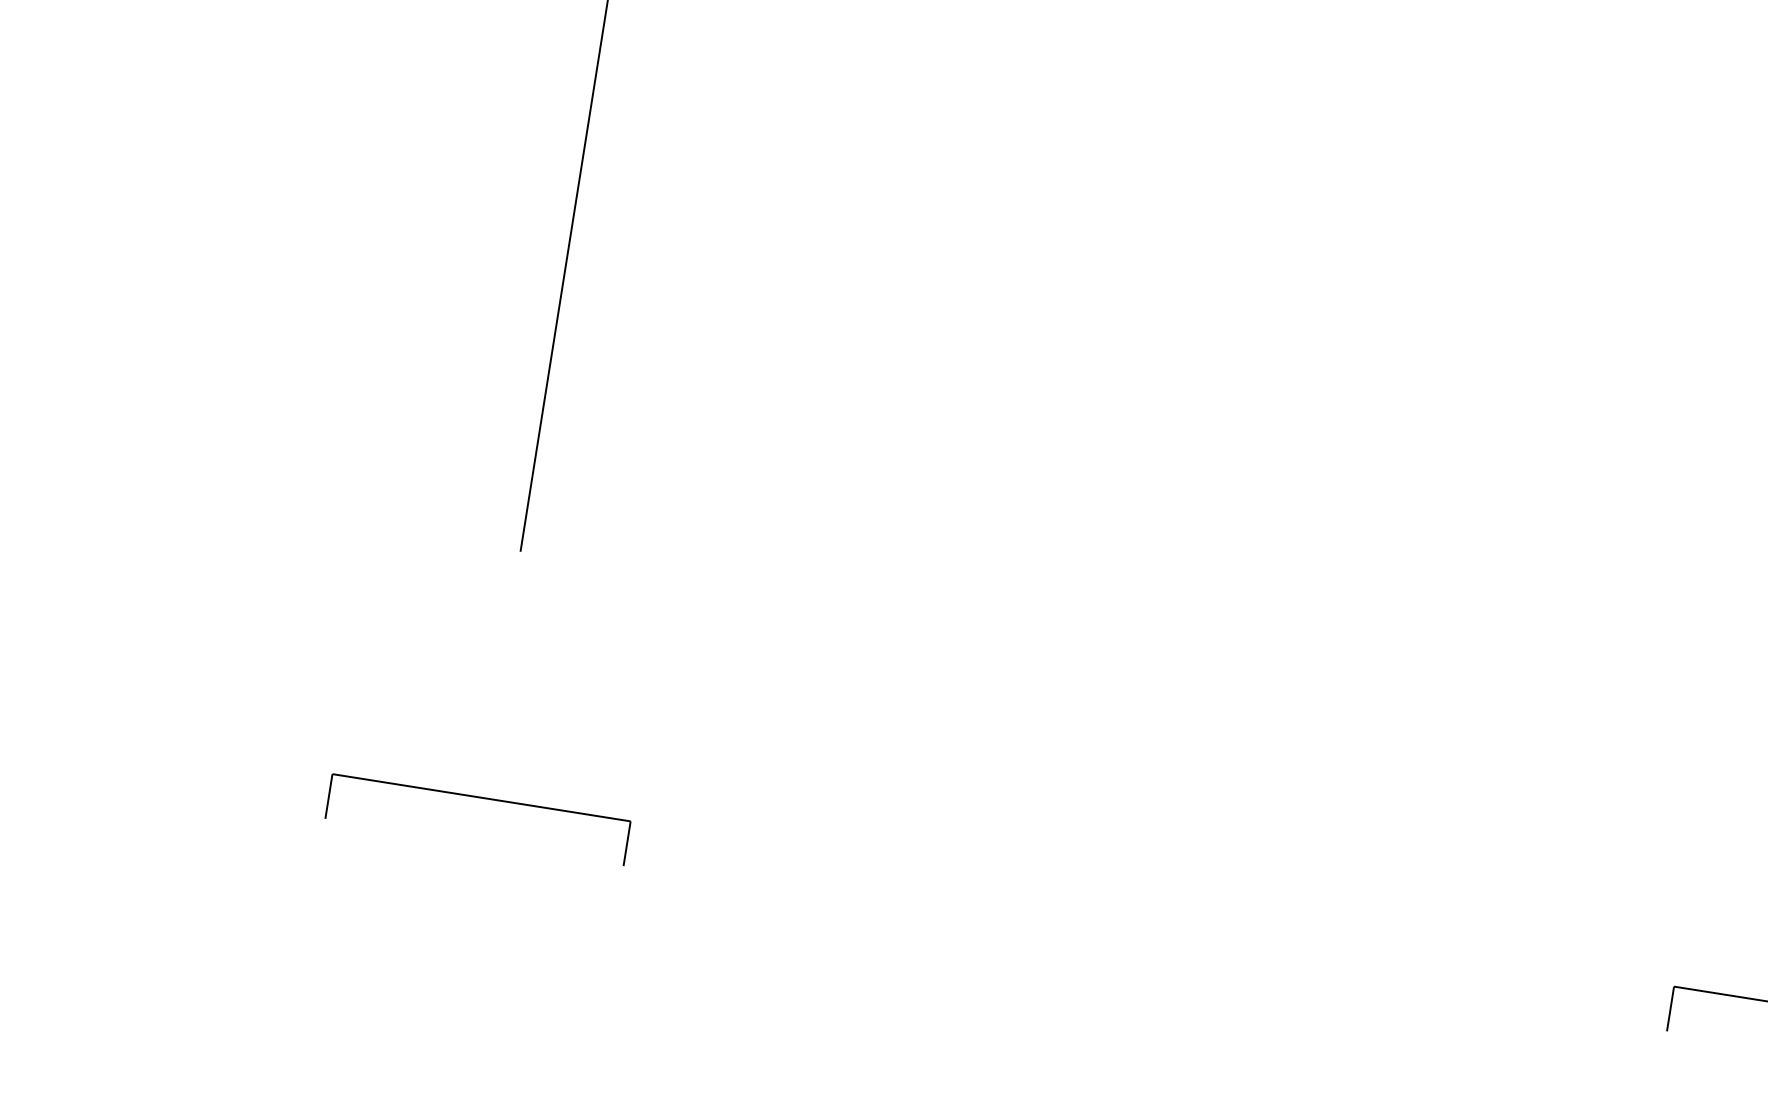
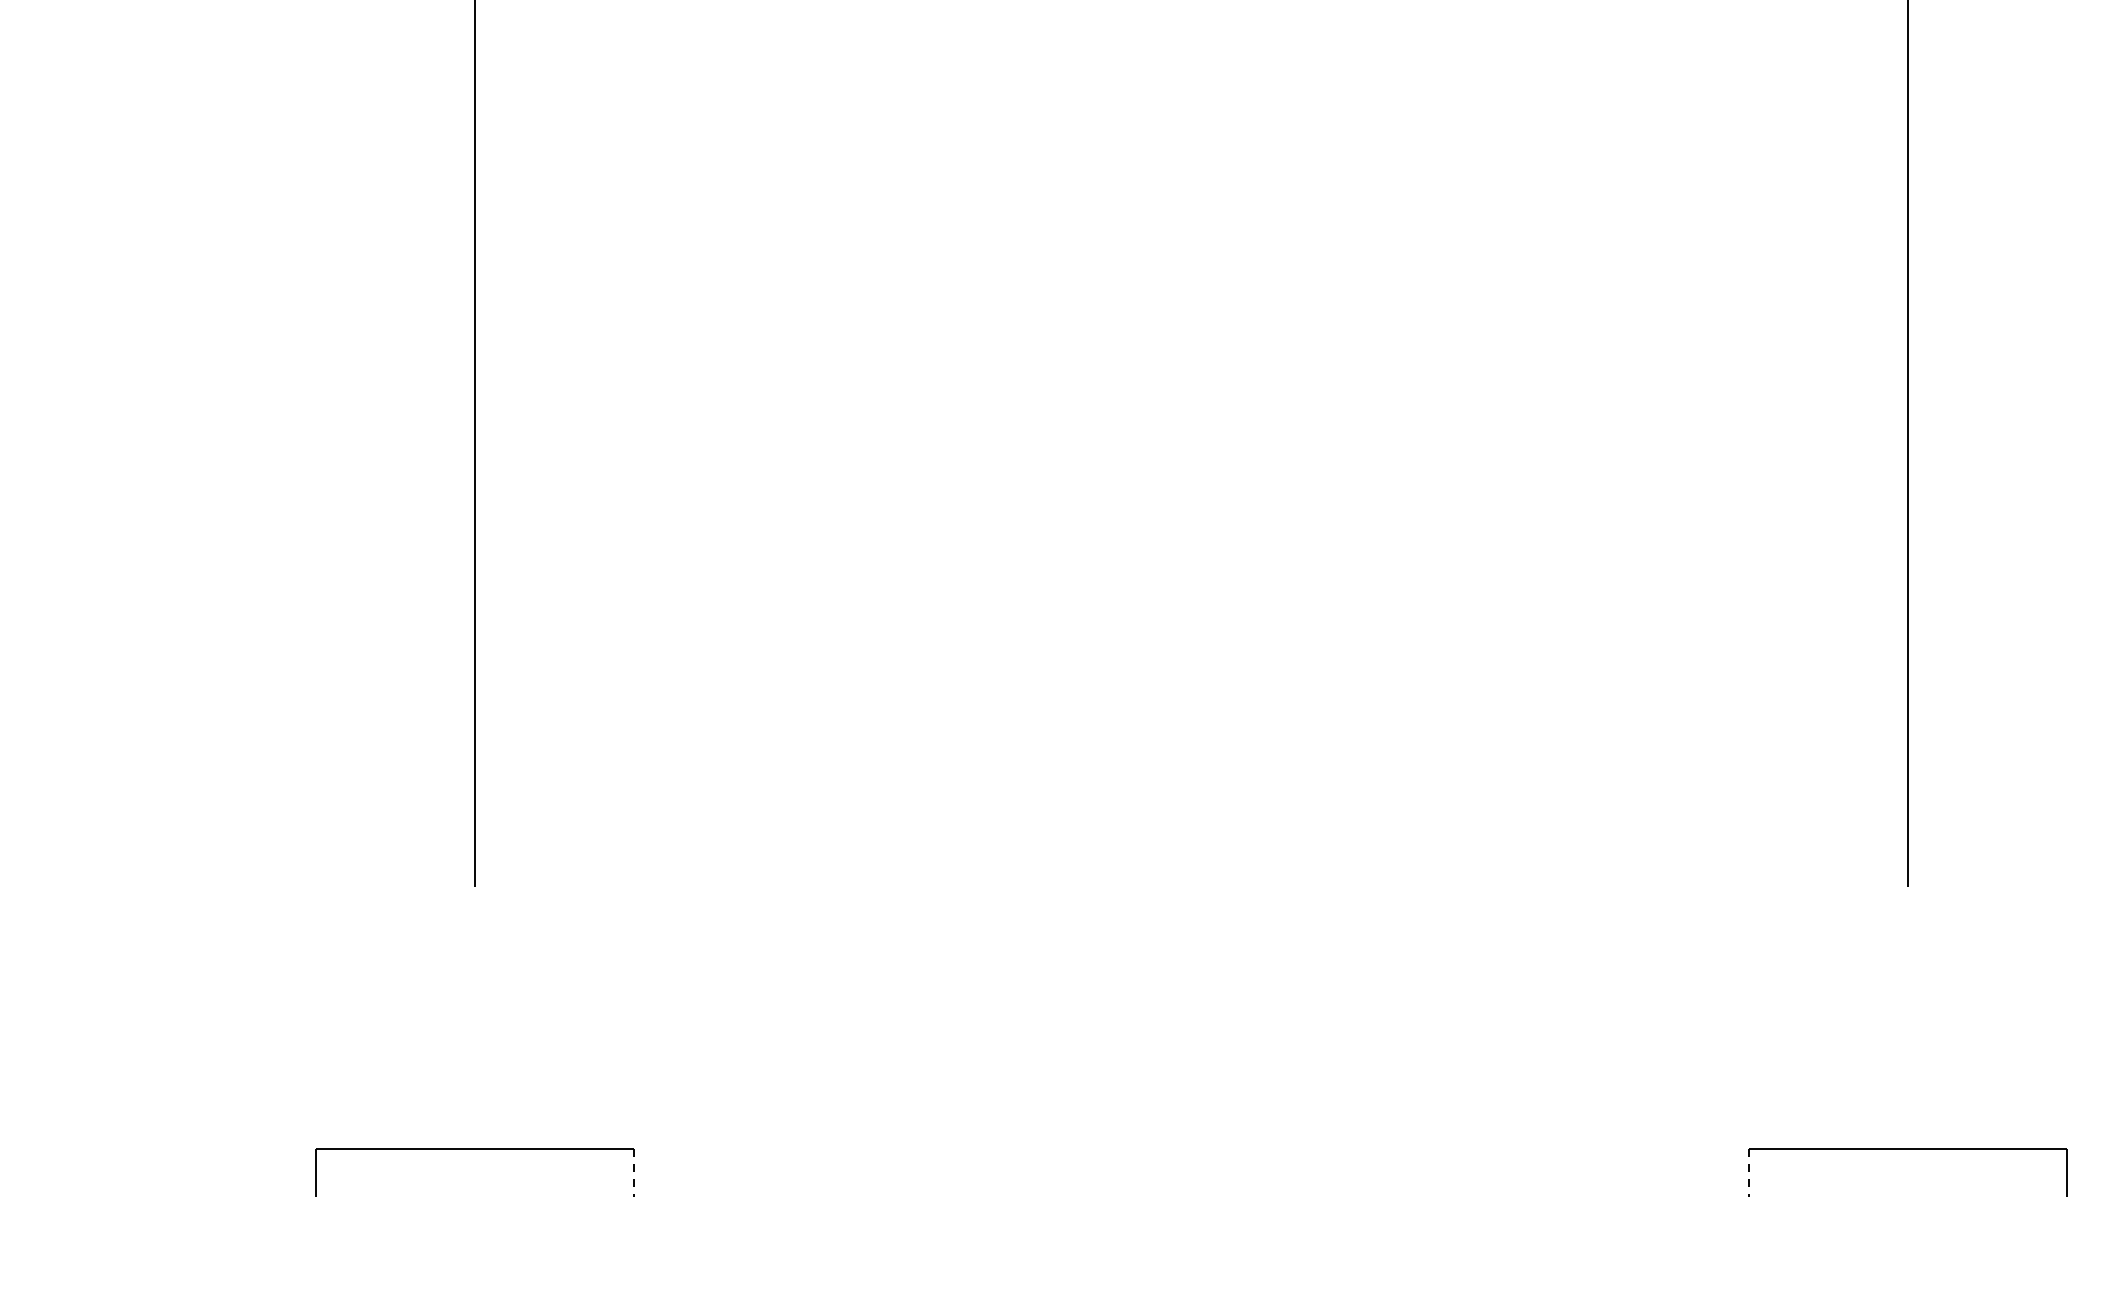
line: (627, 844) -> (634, 1173), solid -> dashed
line: (1670, 1009) -> (1748, 1173), solid -> dashed

